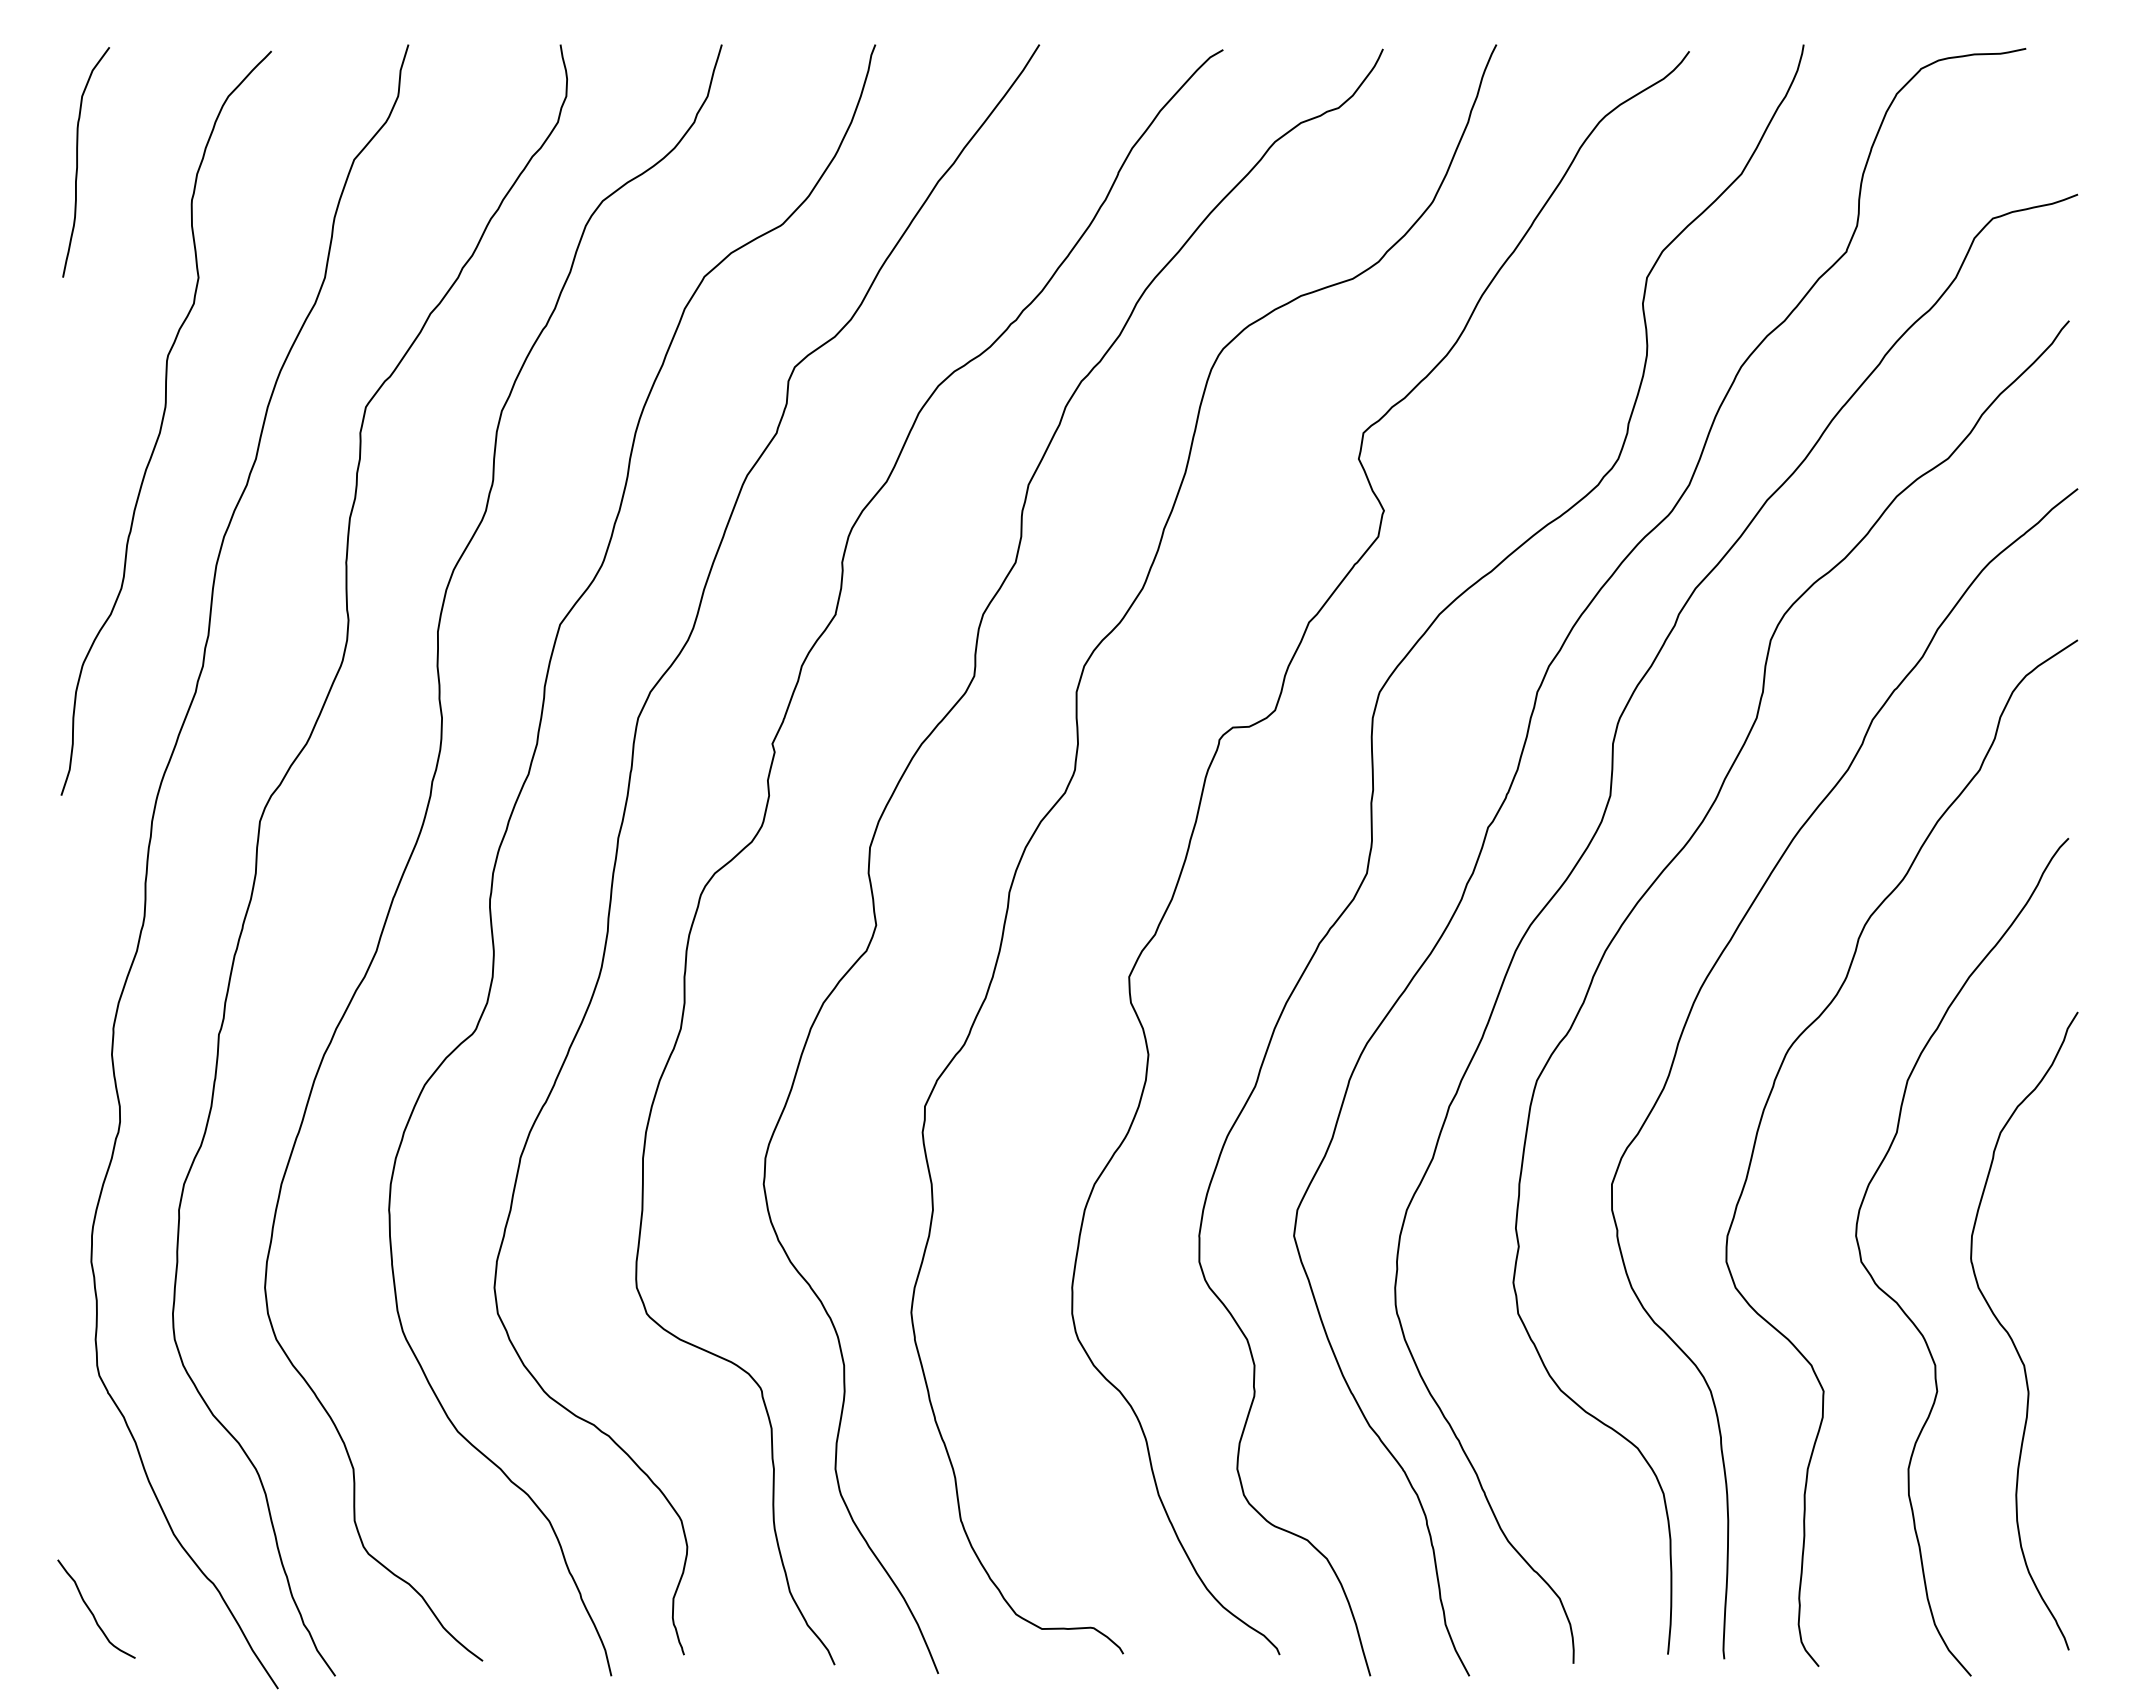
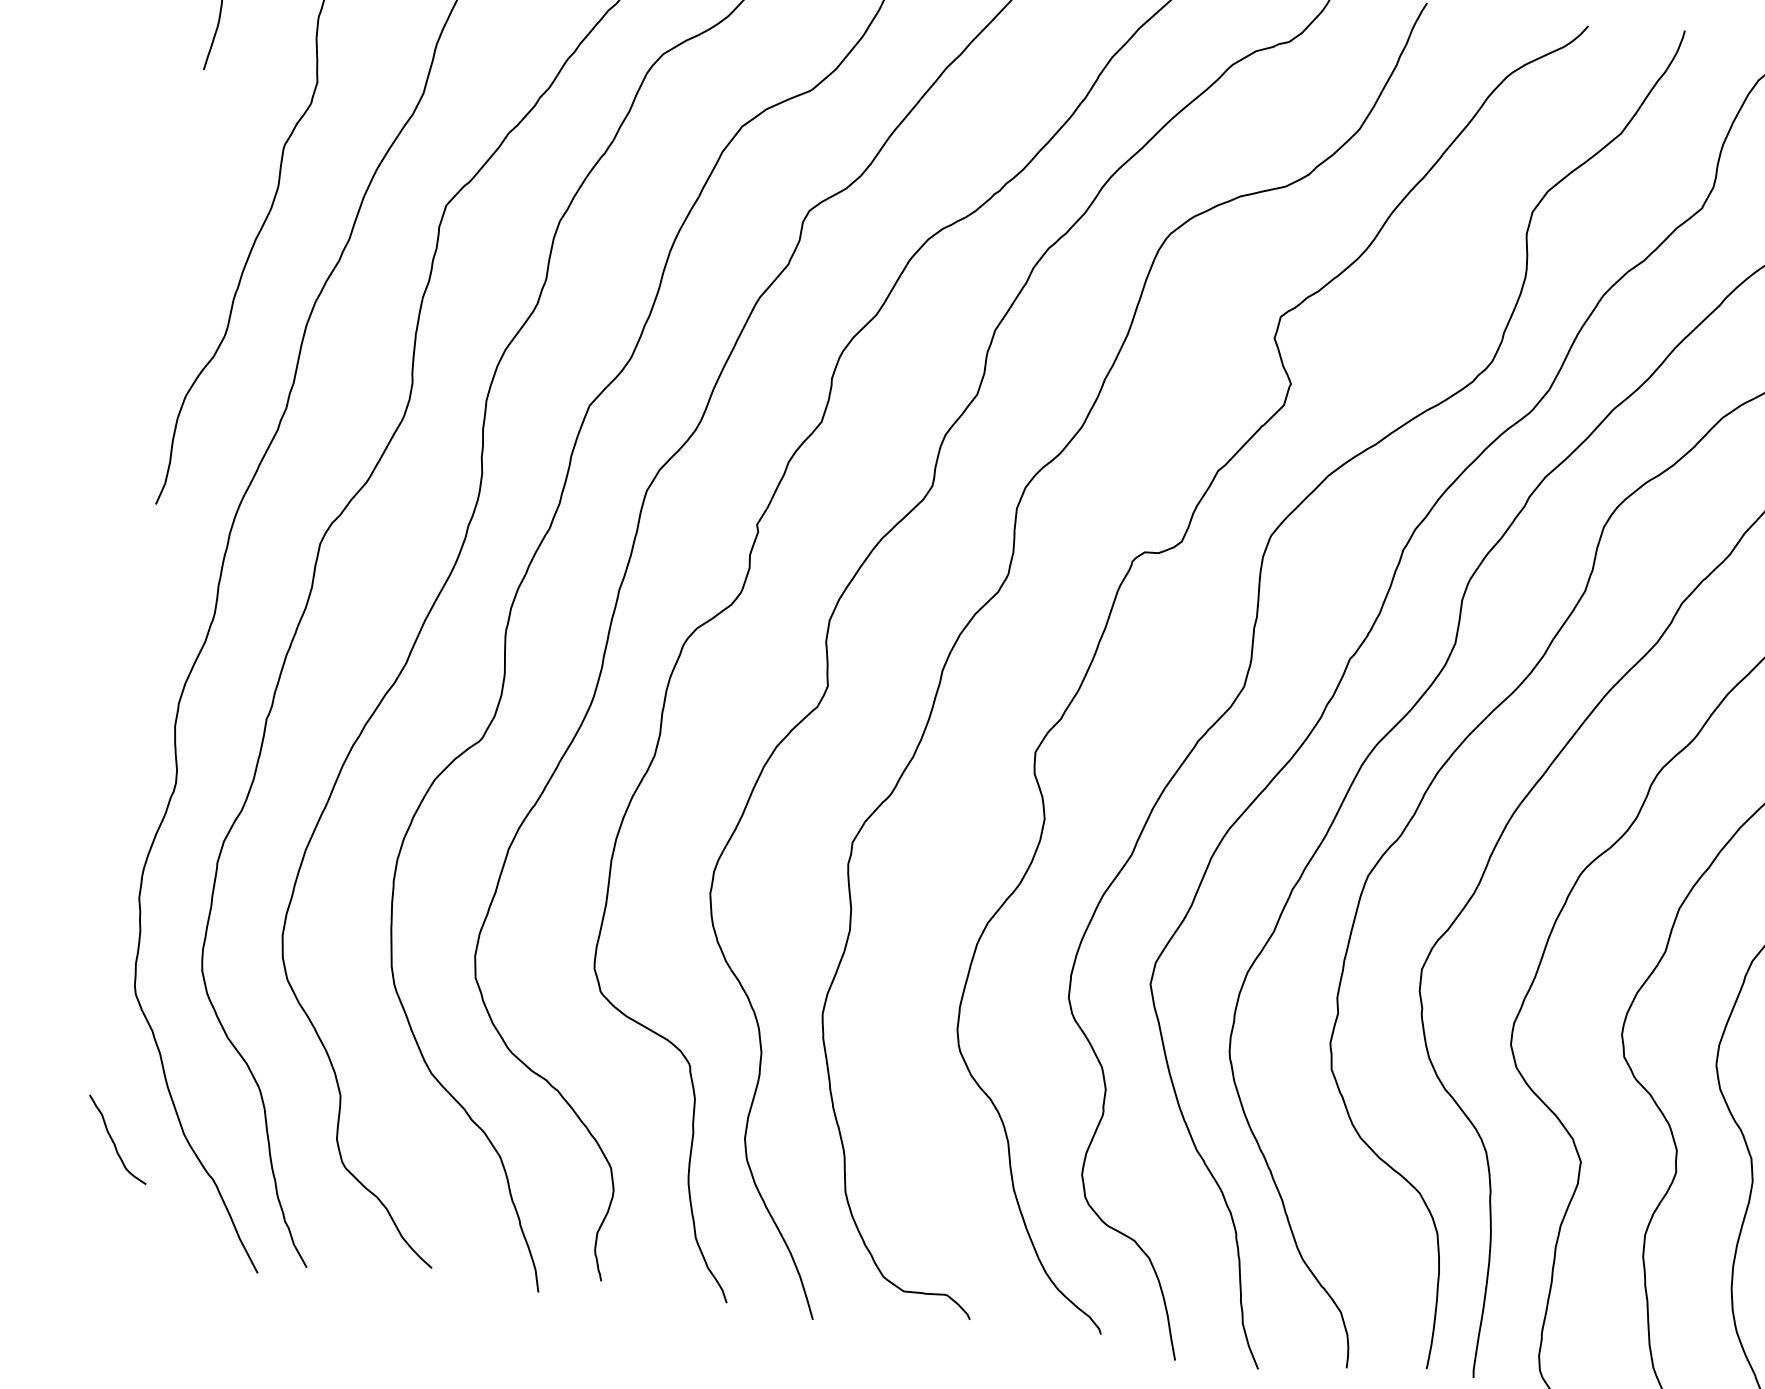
curve: (91, 1610) -> (113, 1140), moved

